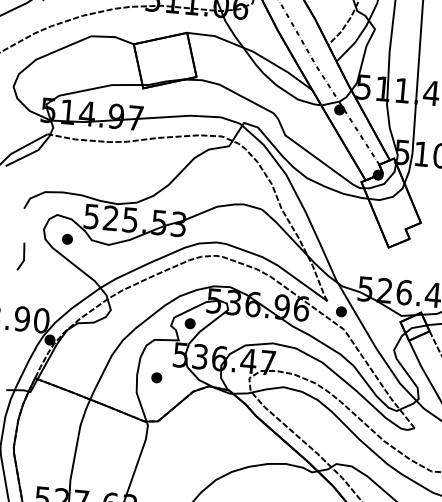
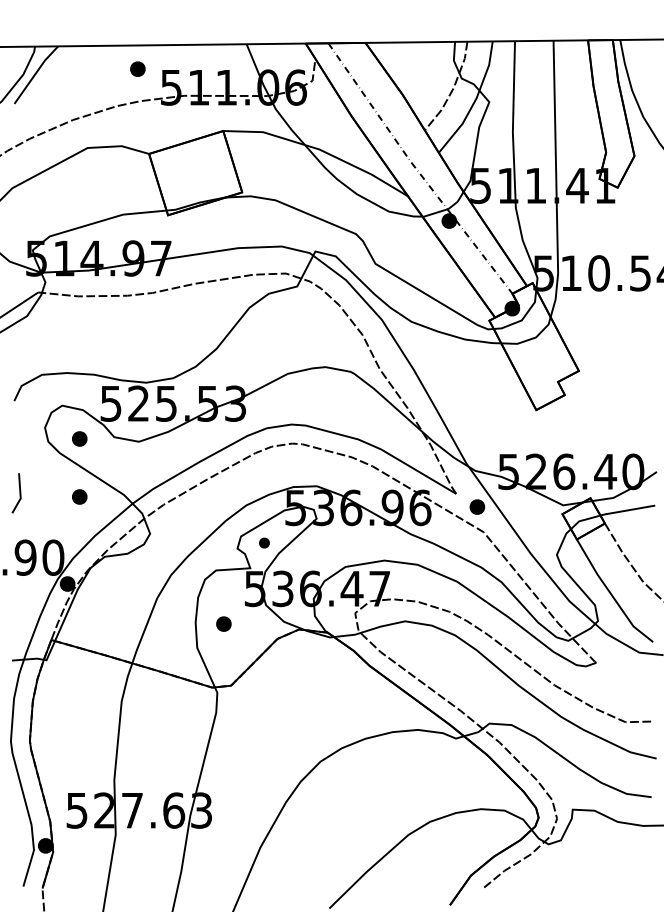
line: (23, 256) -> (19, 493), moved
part: (63, 279) -> (79, 496), added
part: (190, 323) -> (264, 542), size x0.7

